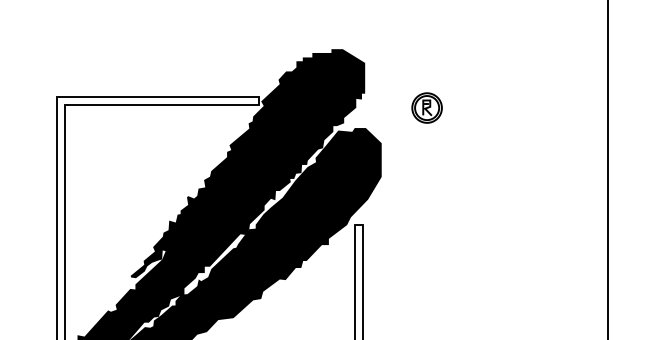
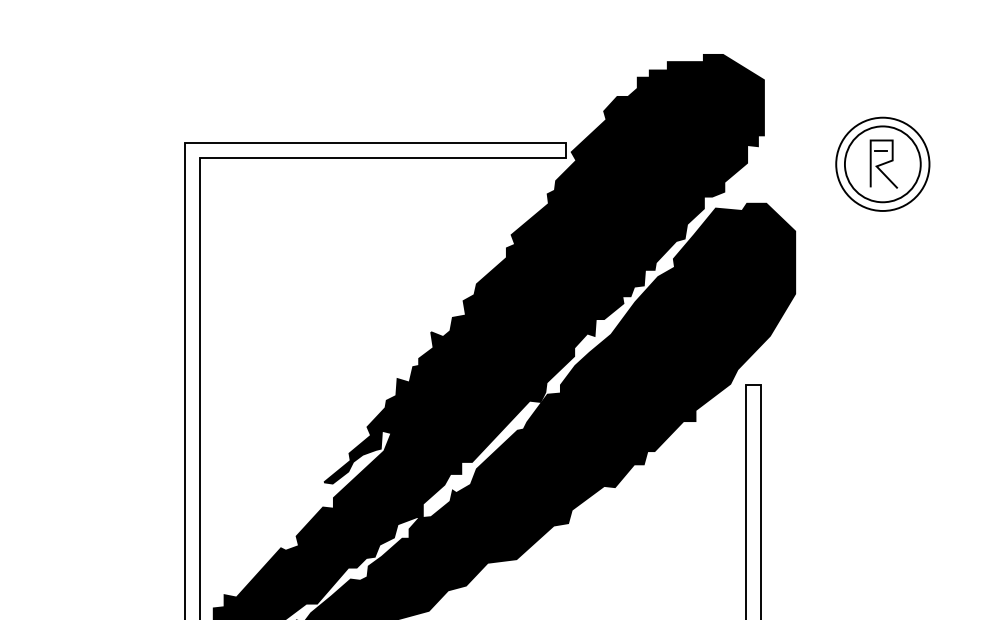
part: (426, 107) -> (881, 163), size x1.67

